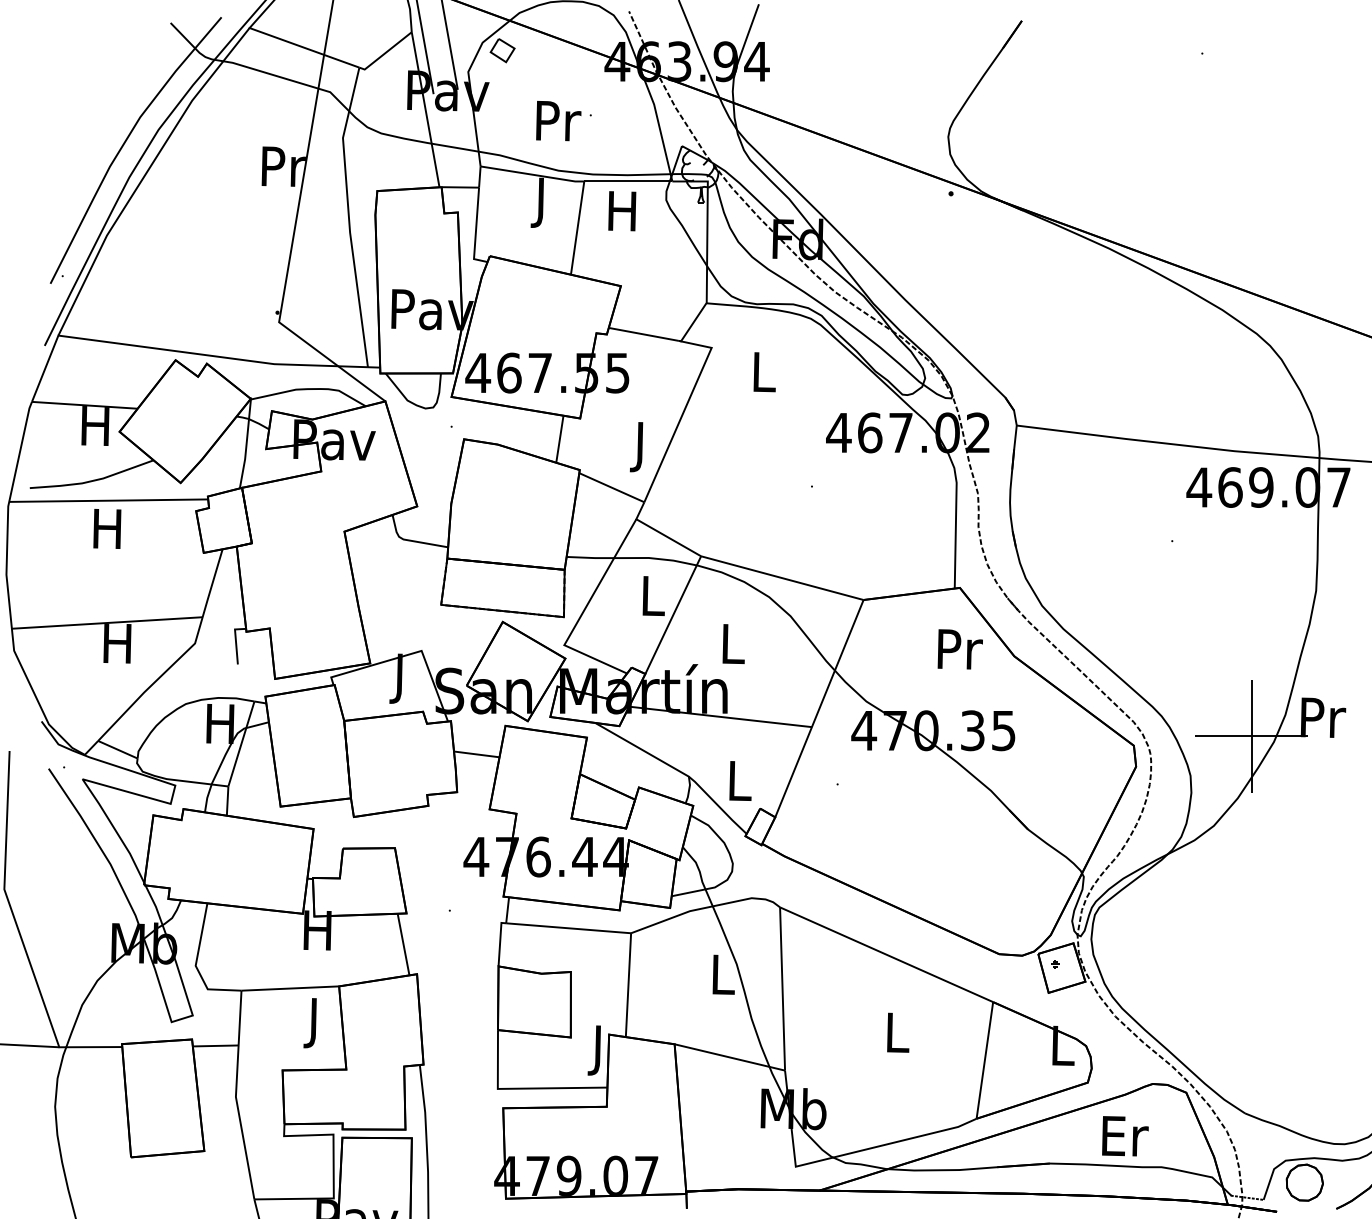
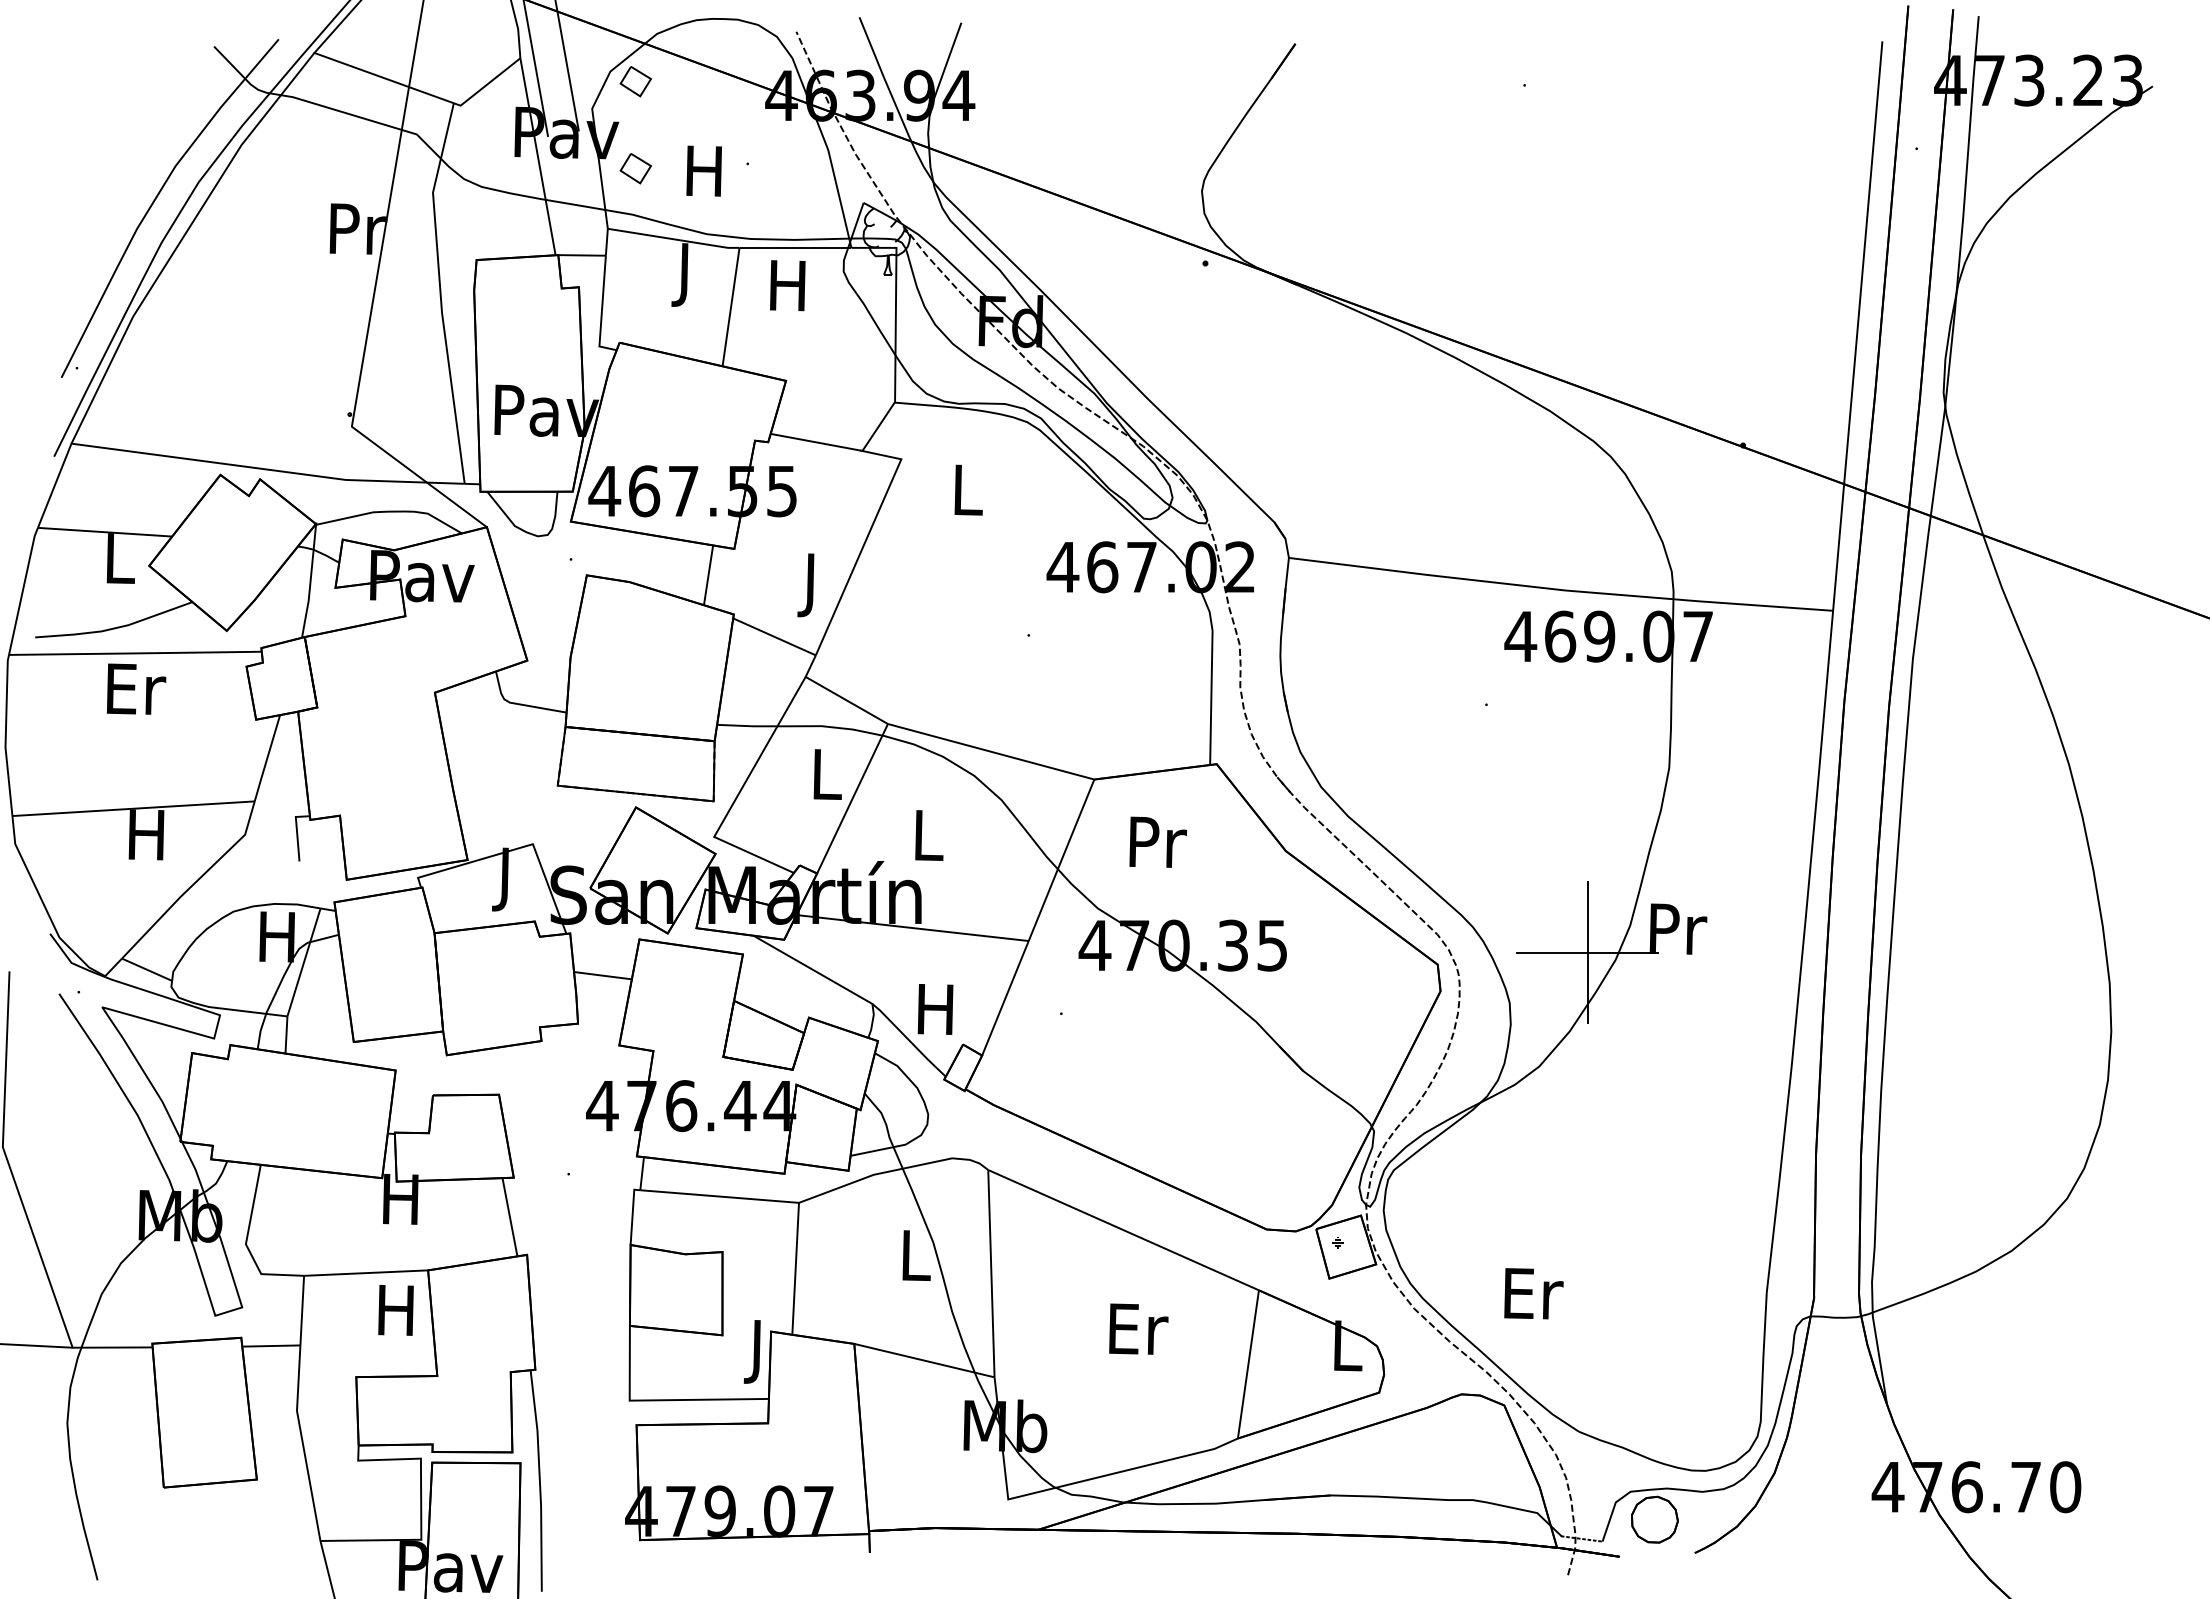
part: (502, 118) -> (635, 168), added
text: (558, 120) -> (706, 170), Pr -> H
text: (95, 426) -> (118, 558), H -> L
text: (109, 528) -> (136, 688), H -> Er
text: (959, 648) -> (1157, 841), moved
text: (738, 781) -> (935, 1009), L -> H
text: (313, 1022) -> (395, 1316), J -> H
text: (898, 1032) -> (1138, 1328), L -> Er
text: (1125, 1136) -> (1533, 1293), moved

